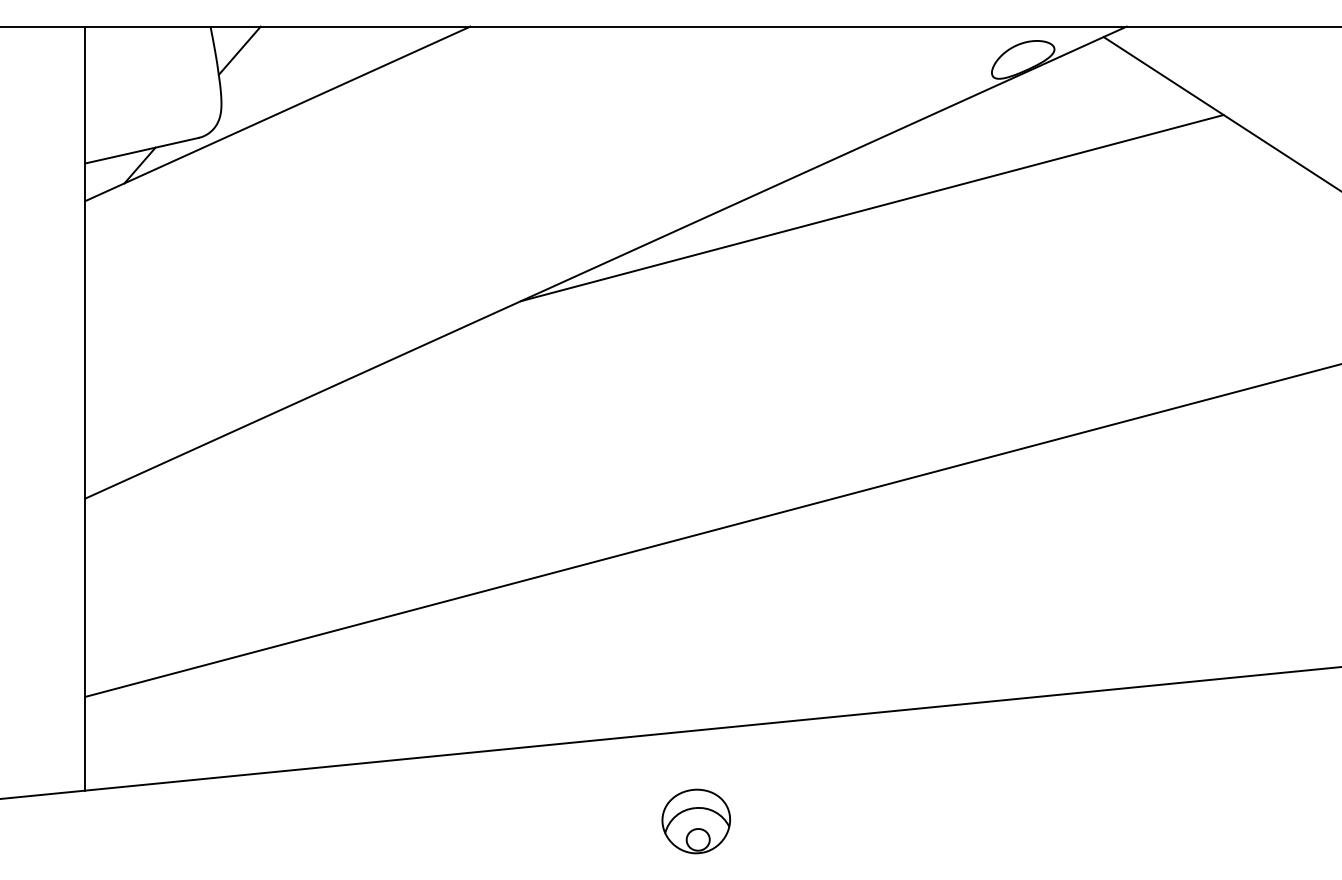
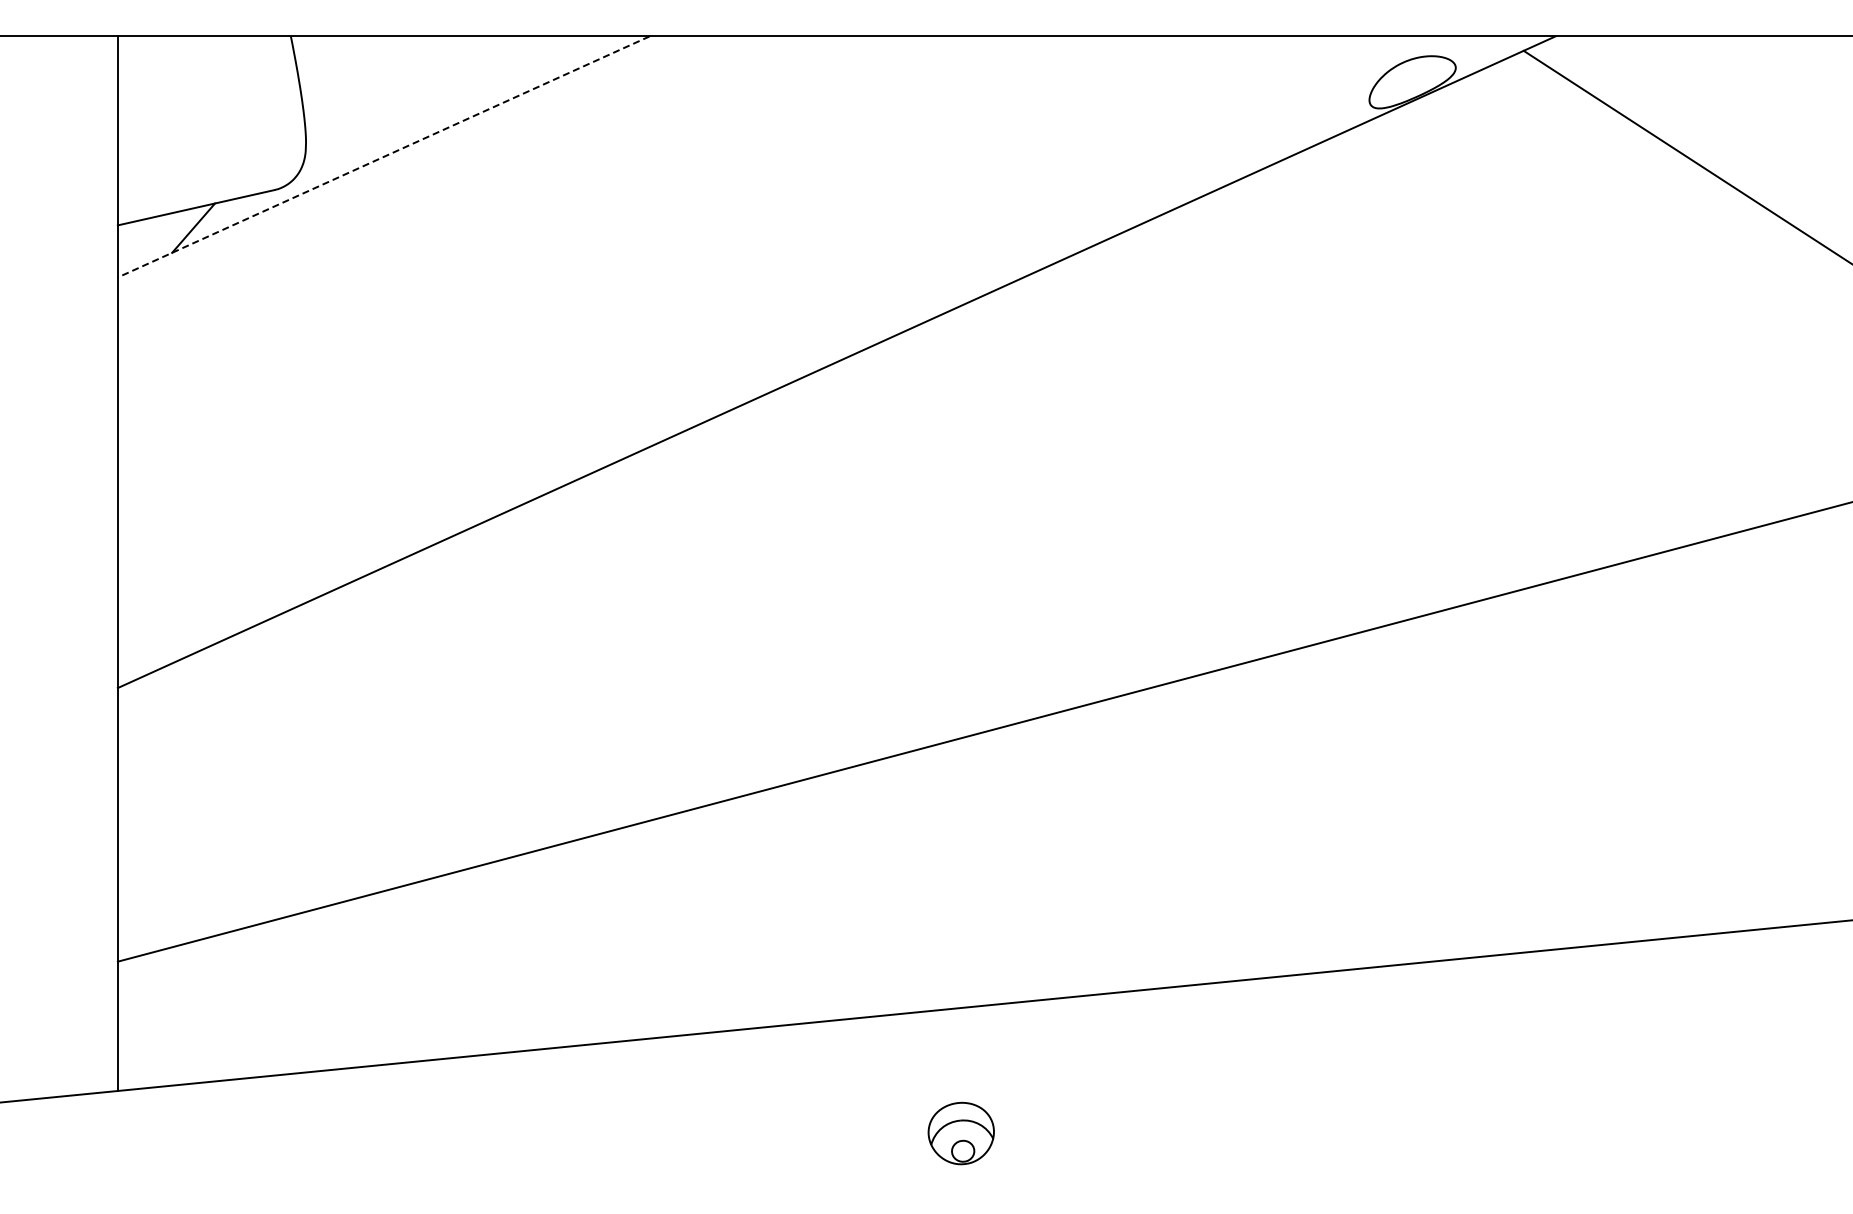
line: (239, 50) -> (331, 69), removed
line: (277, 113) -> (383, 156), solid -> dashed
line: (872, 207) -> (1204, 286), removed
part: (695, 821) -> (960, 1133), size x0.7

